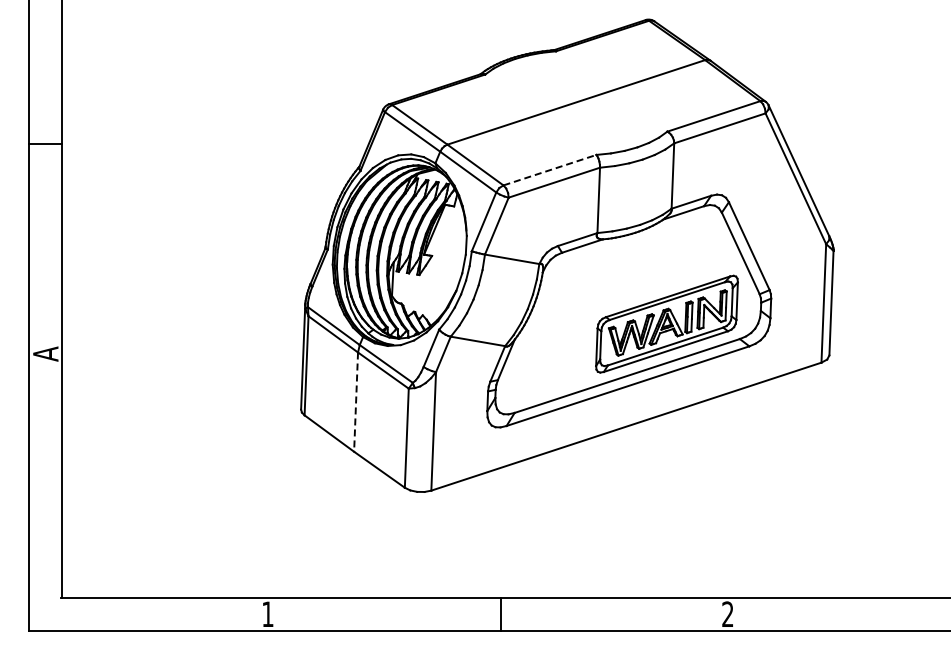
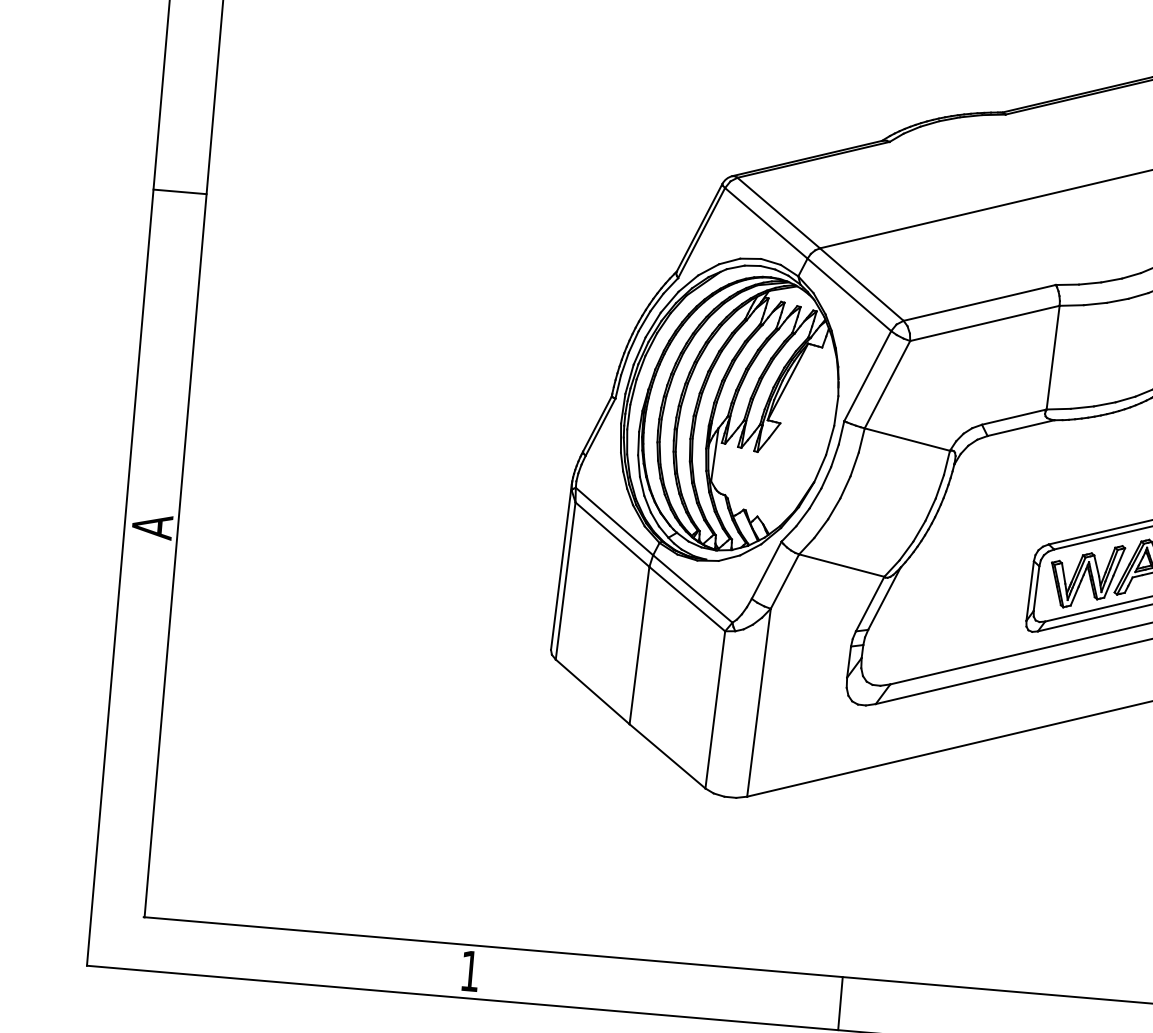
line: (549, 170) -> (978, 303), dashed -> solid
line: (356, 402) -> (640, 646), dashed -> solid

